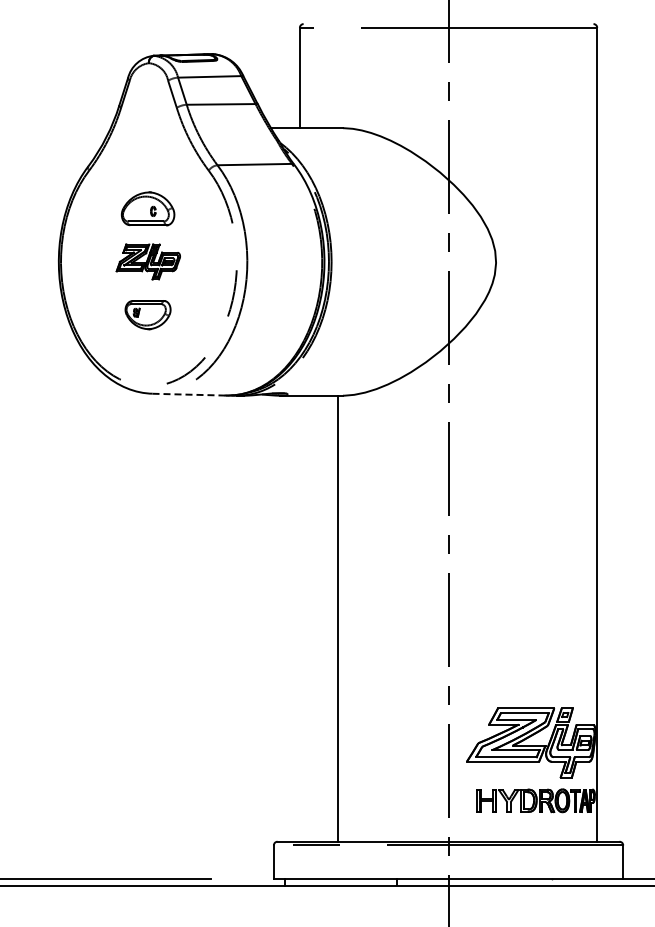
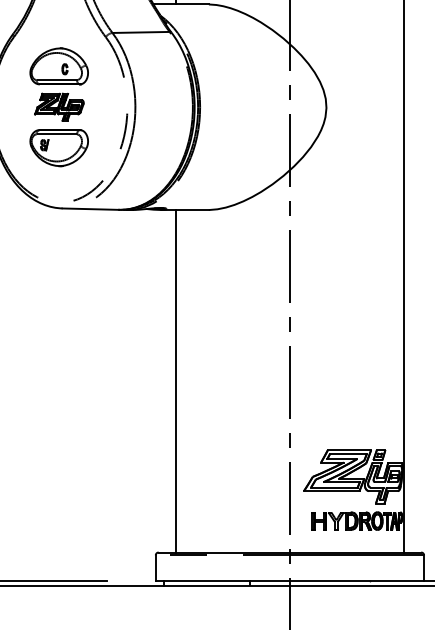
part: (147, 208) -> (58, 66), size x1.43
part: (147, 314) -> (58, 147), size x1.67
line: (189, 394) -> (90, 209), dashed -> solid
line: (337, 618) -> (175, 381), moved

